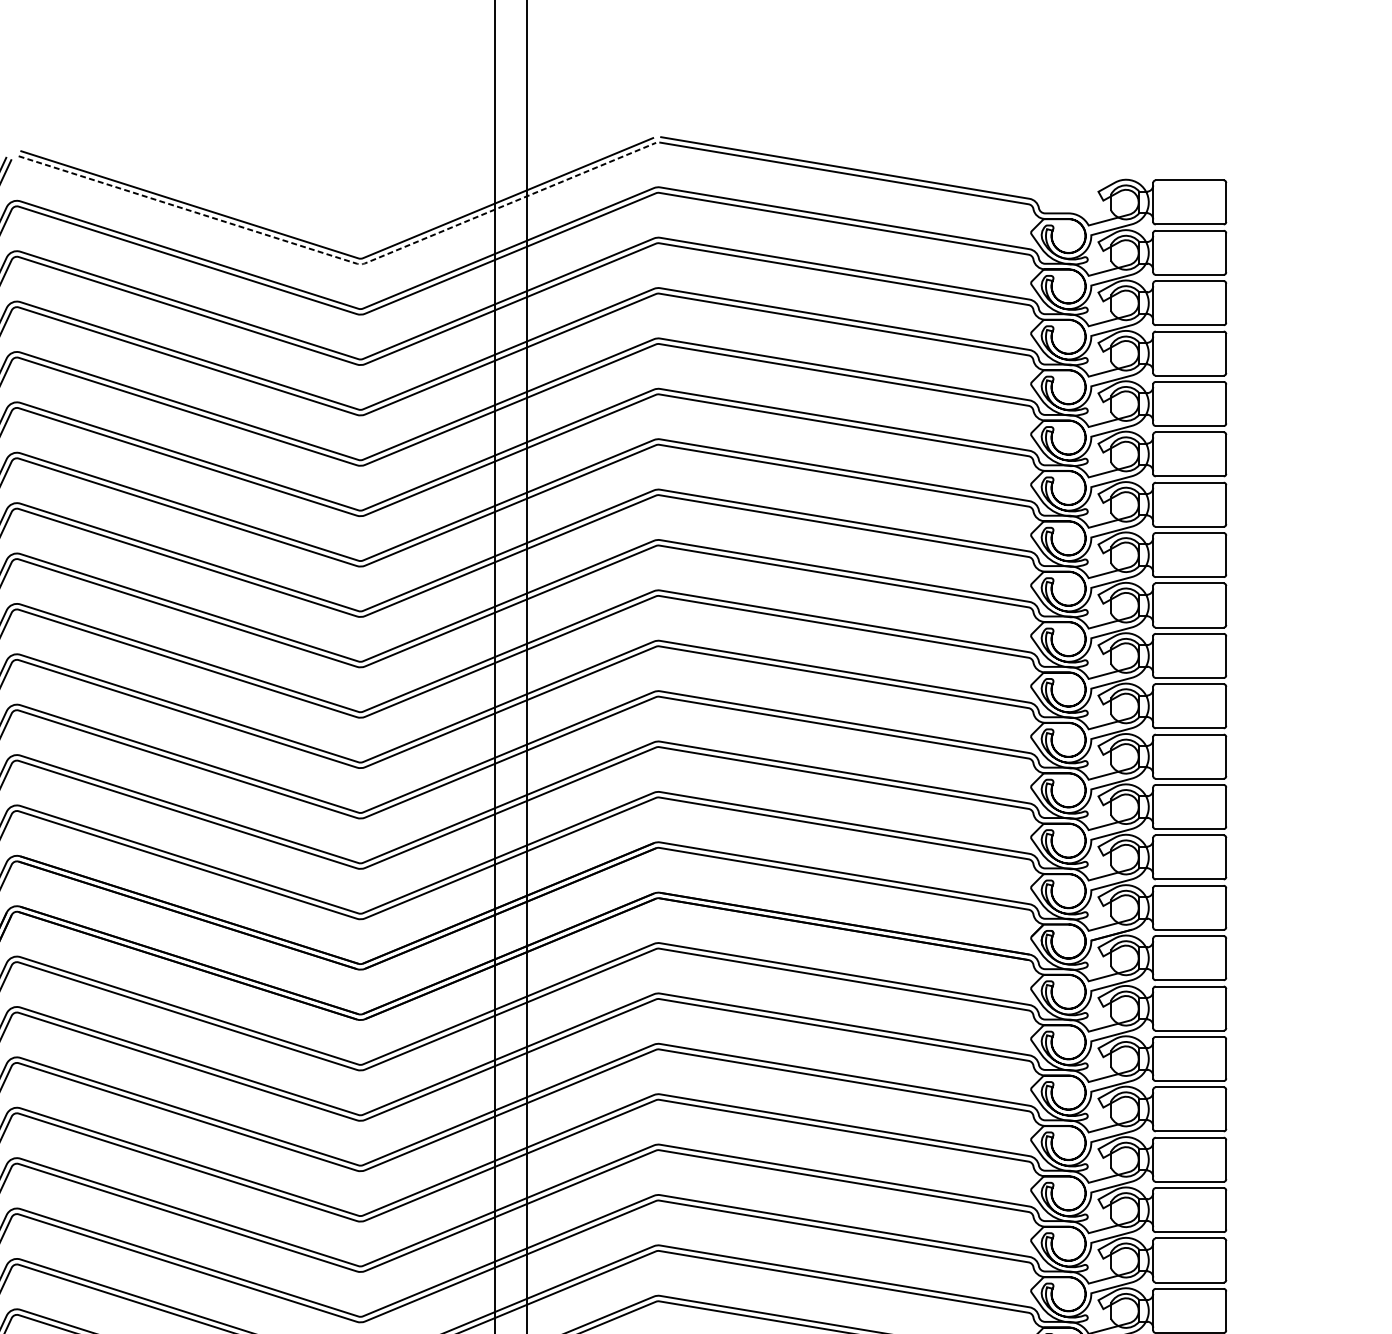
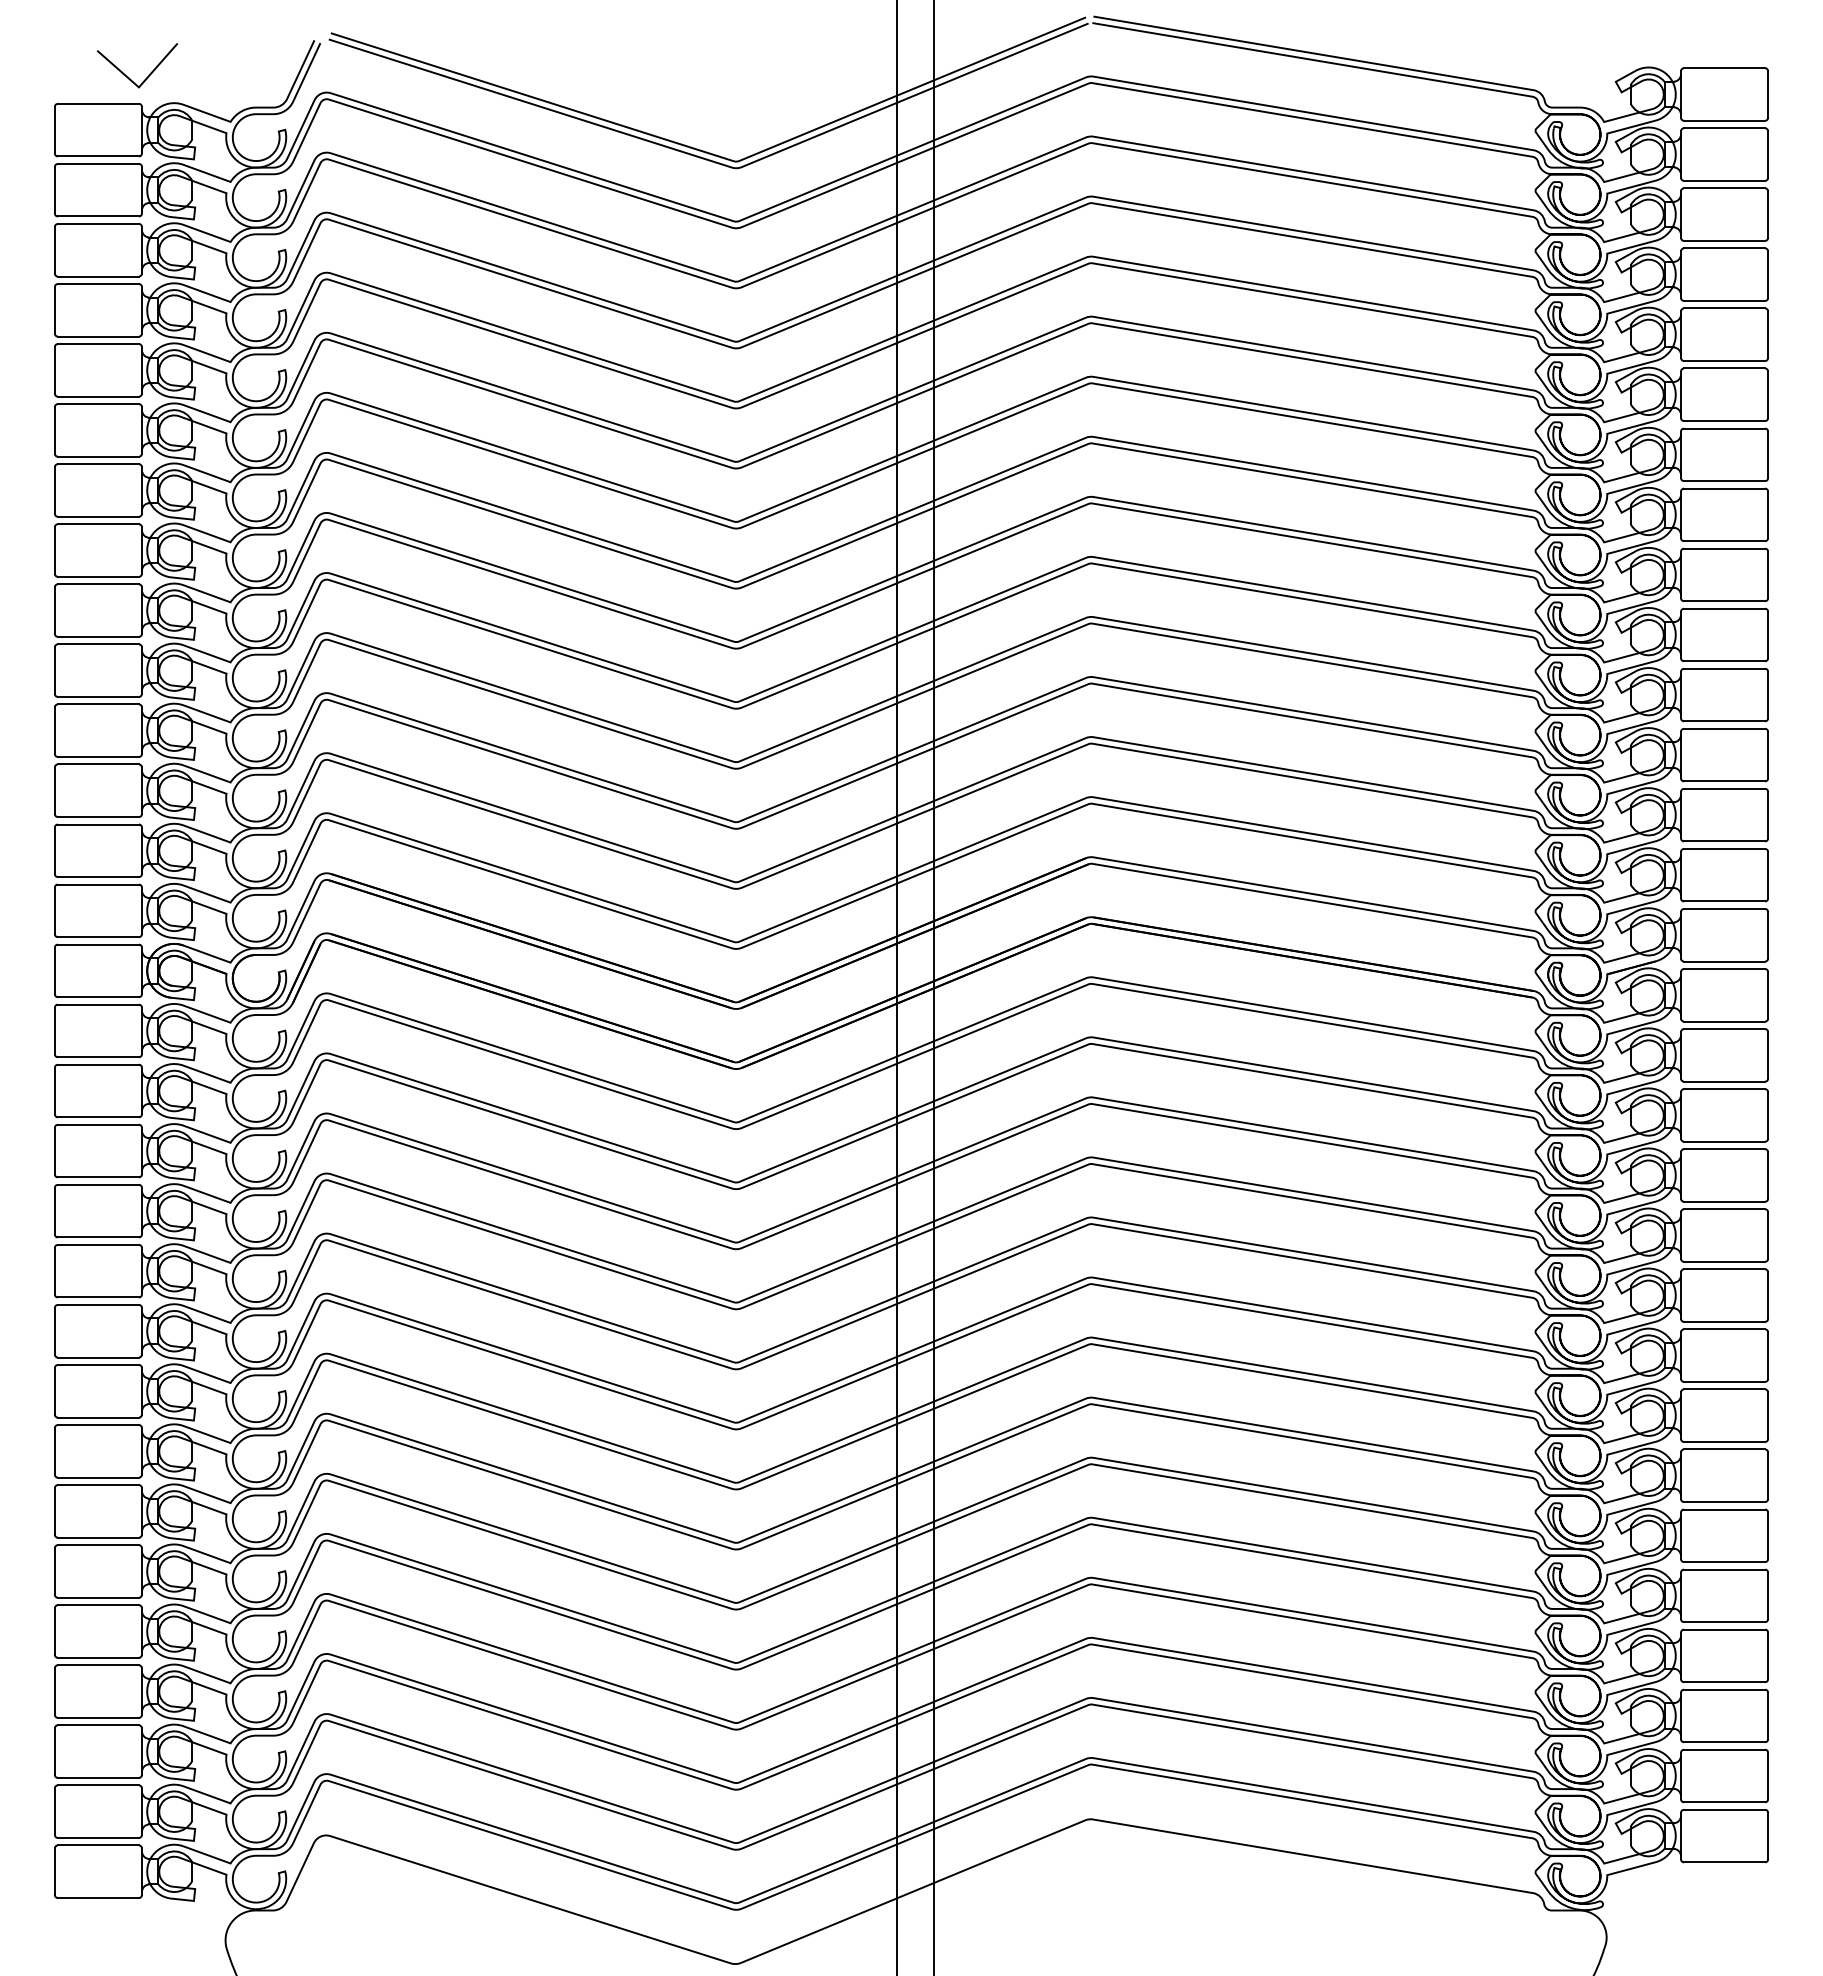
line: (344, 260) -> (717, 163), dashed -> solid

